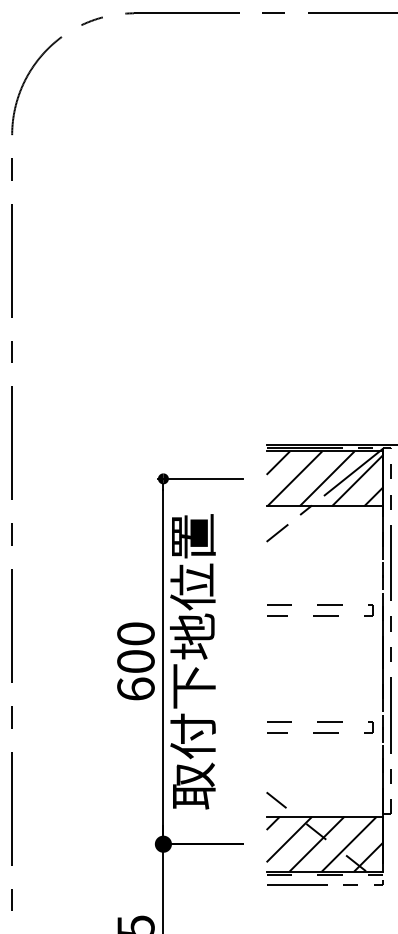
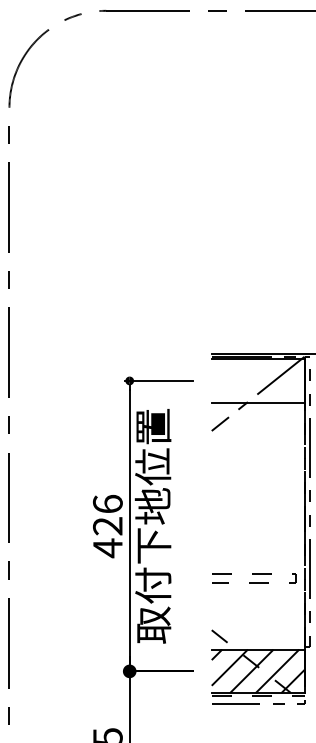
hatch: (324, 478) -> (257, 380), removed
line: (320, 605) -> (254, 481), removed
text: (135, 661) -> (107, 526), 600 -> 426

